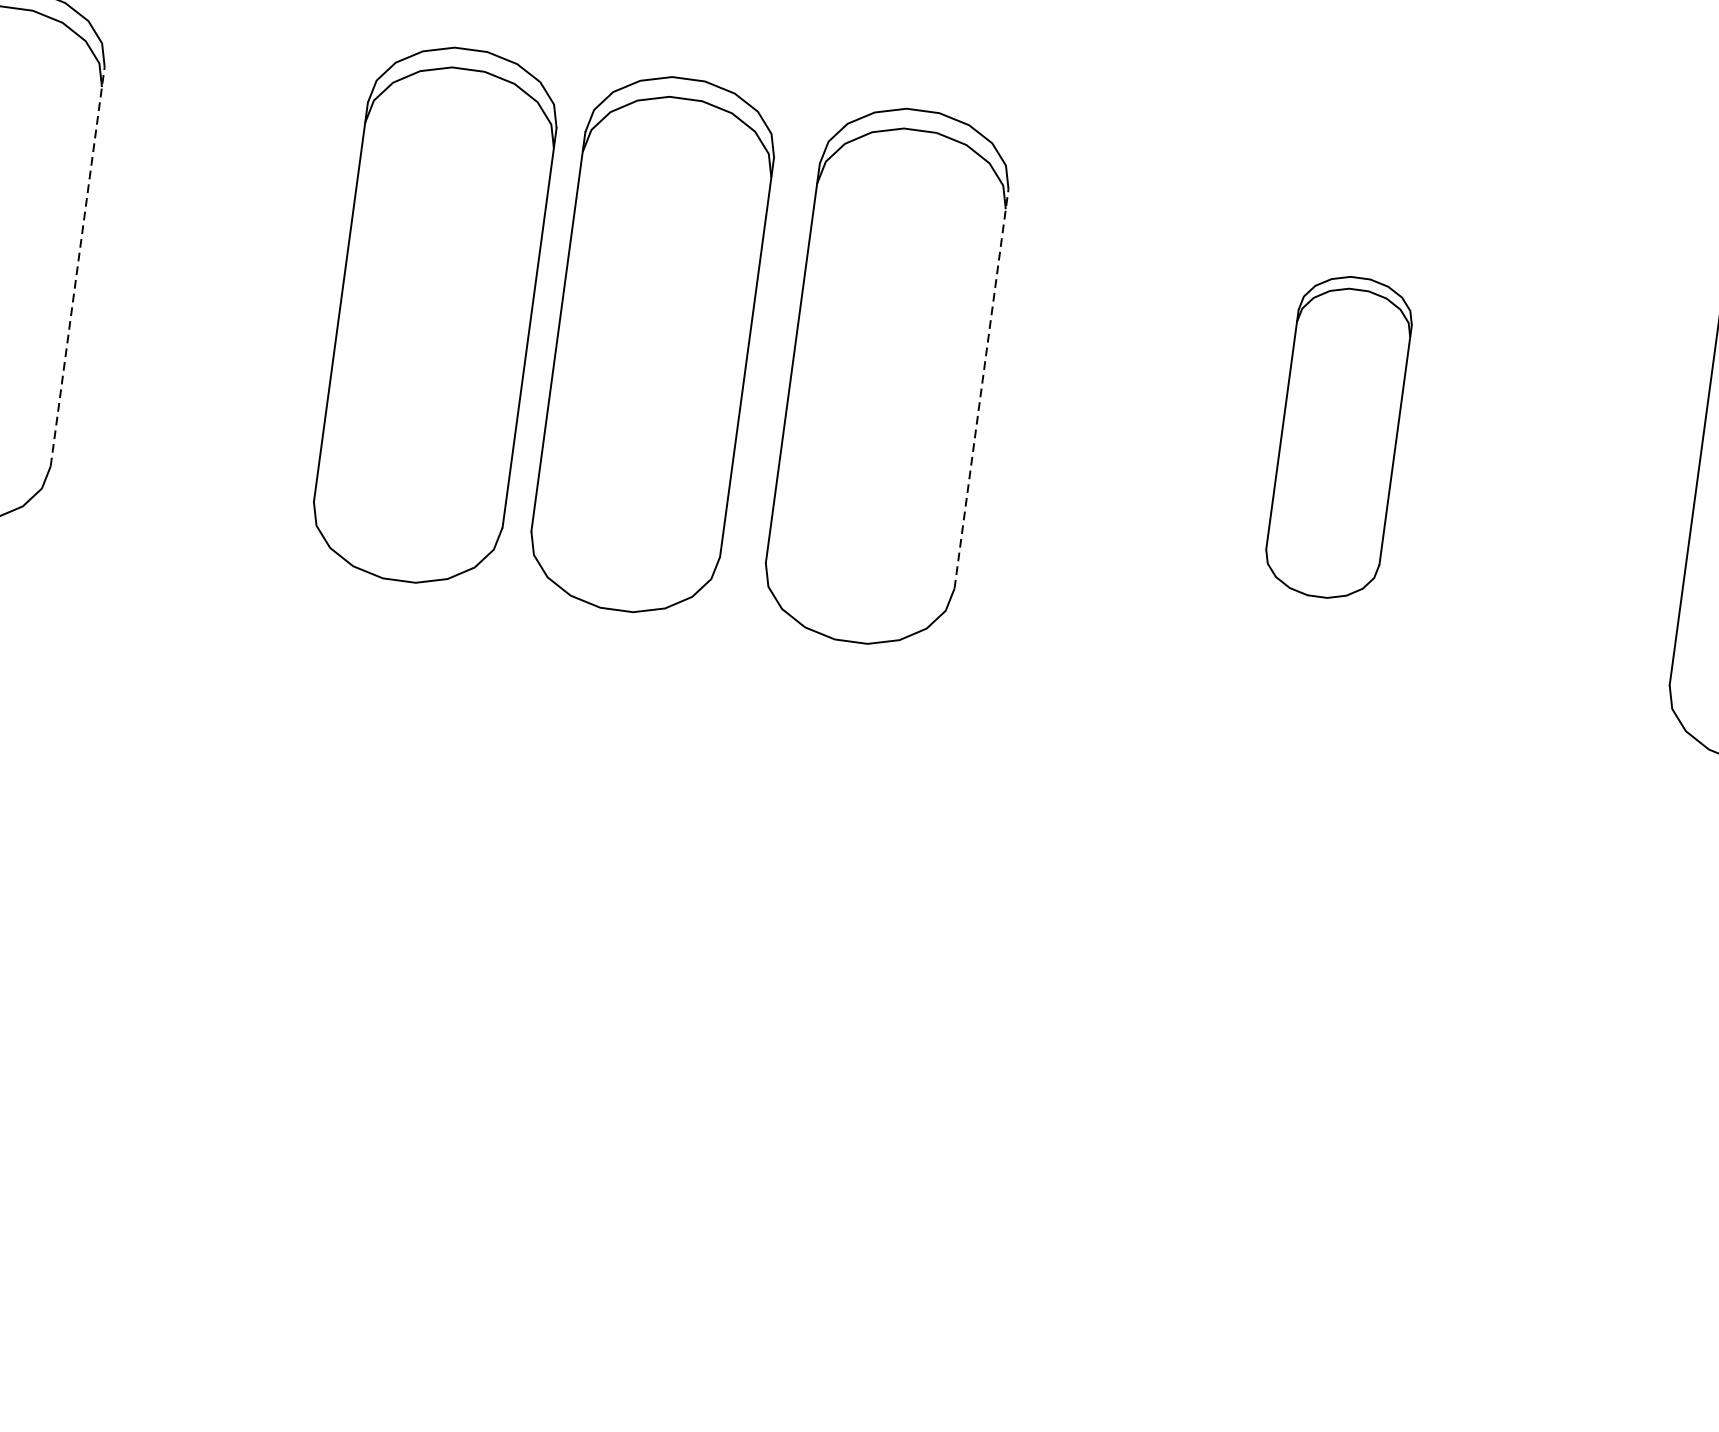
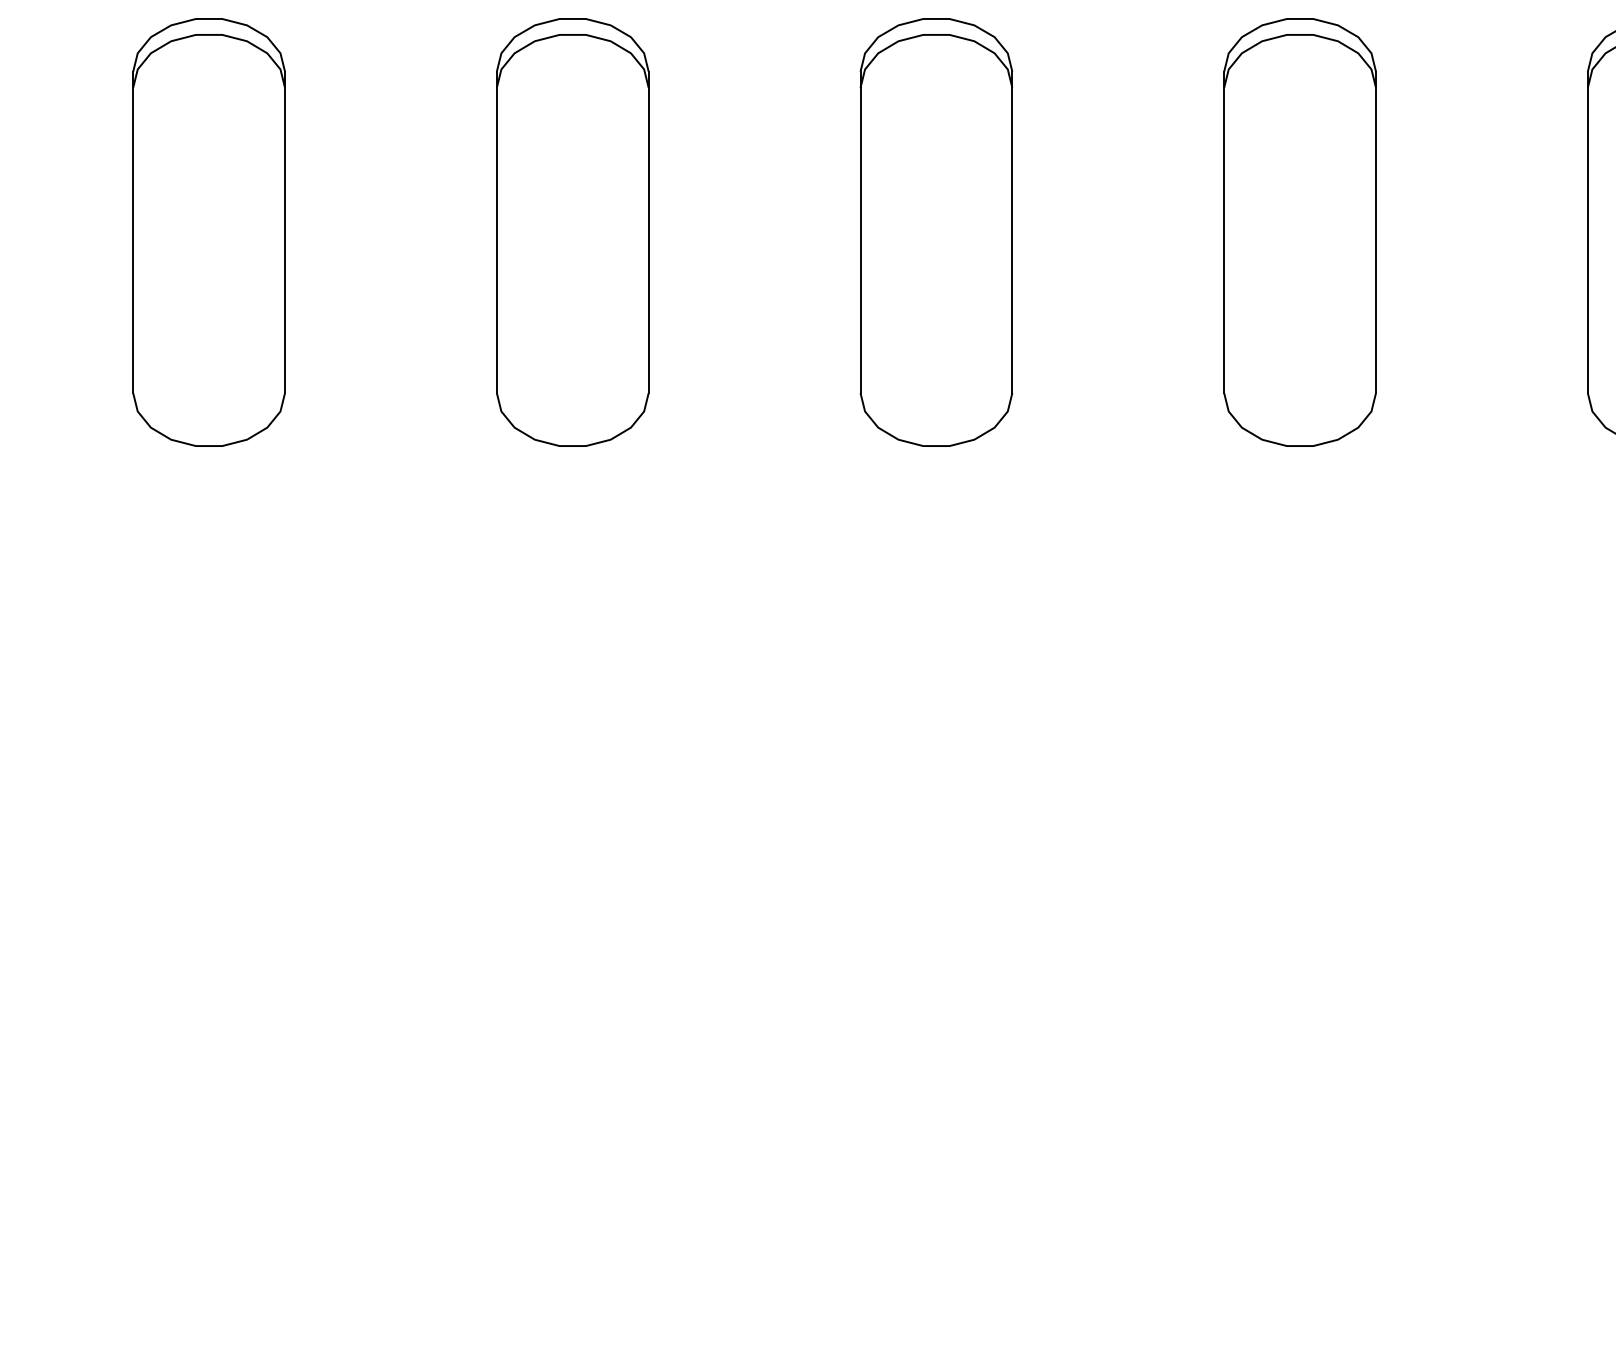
line: (78, 266) -> (285, 232), dashed -> solid
part: (652, 344) -> (747, 232), removed
line: (981, 389) -> (1012, 232), dashed -> solid
part: (1338, 437) -> (1299, 232), size x1.67

